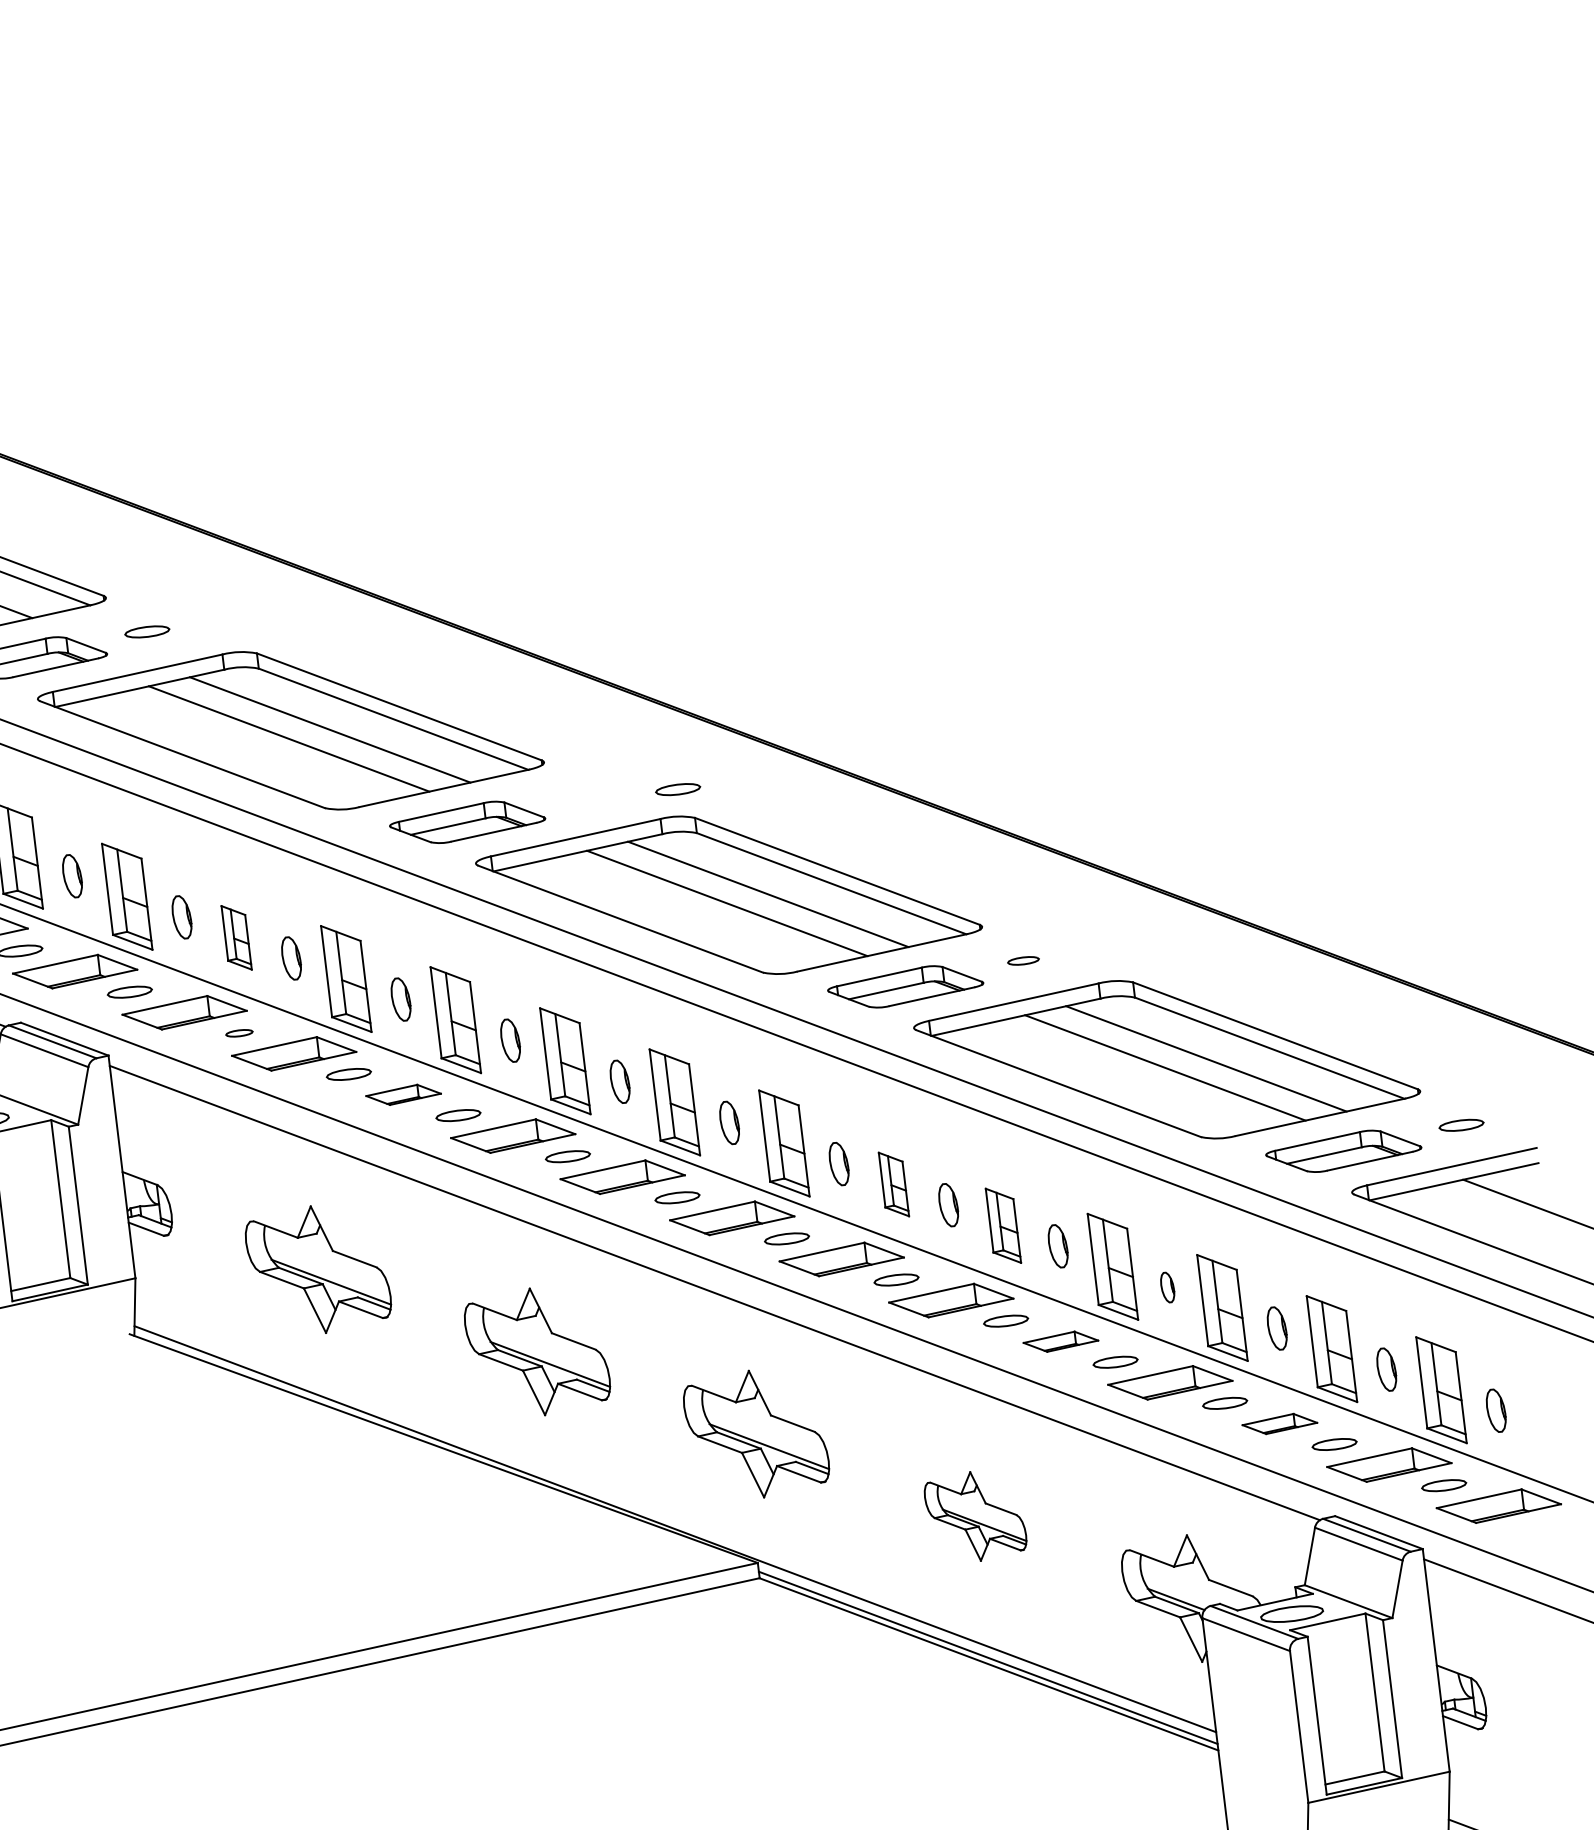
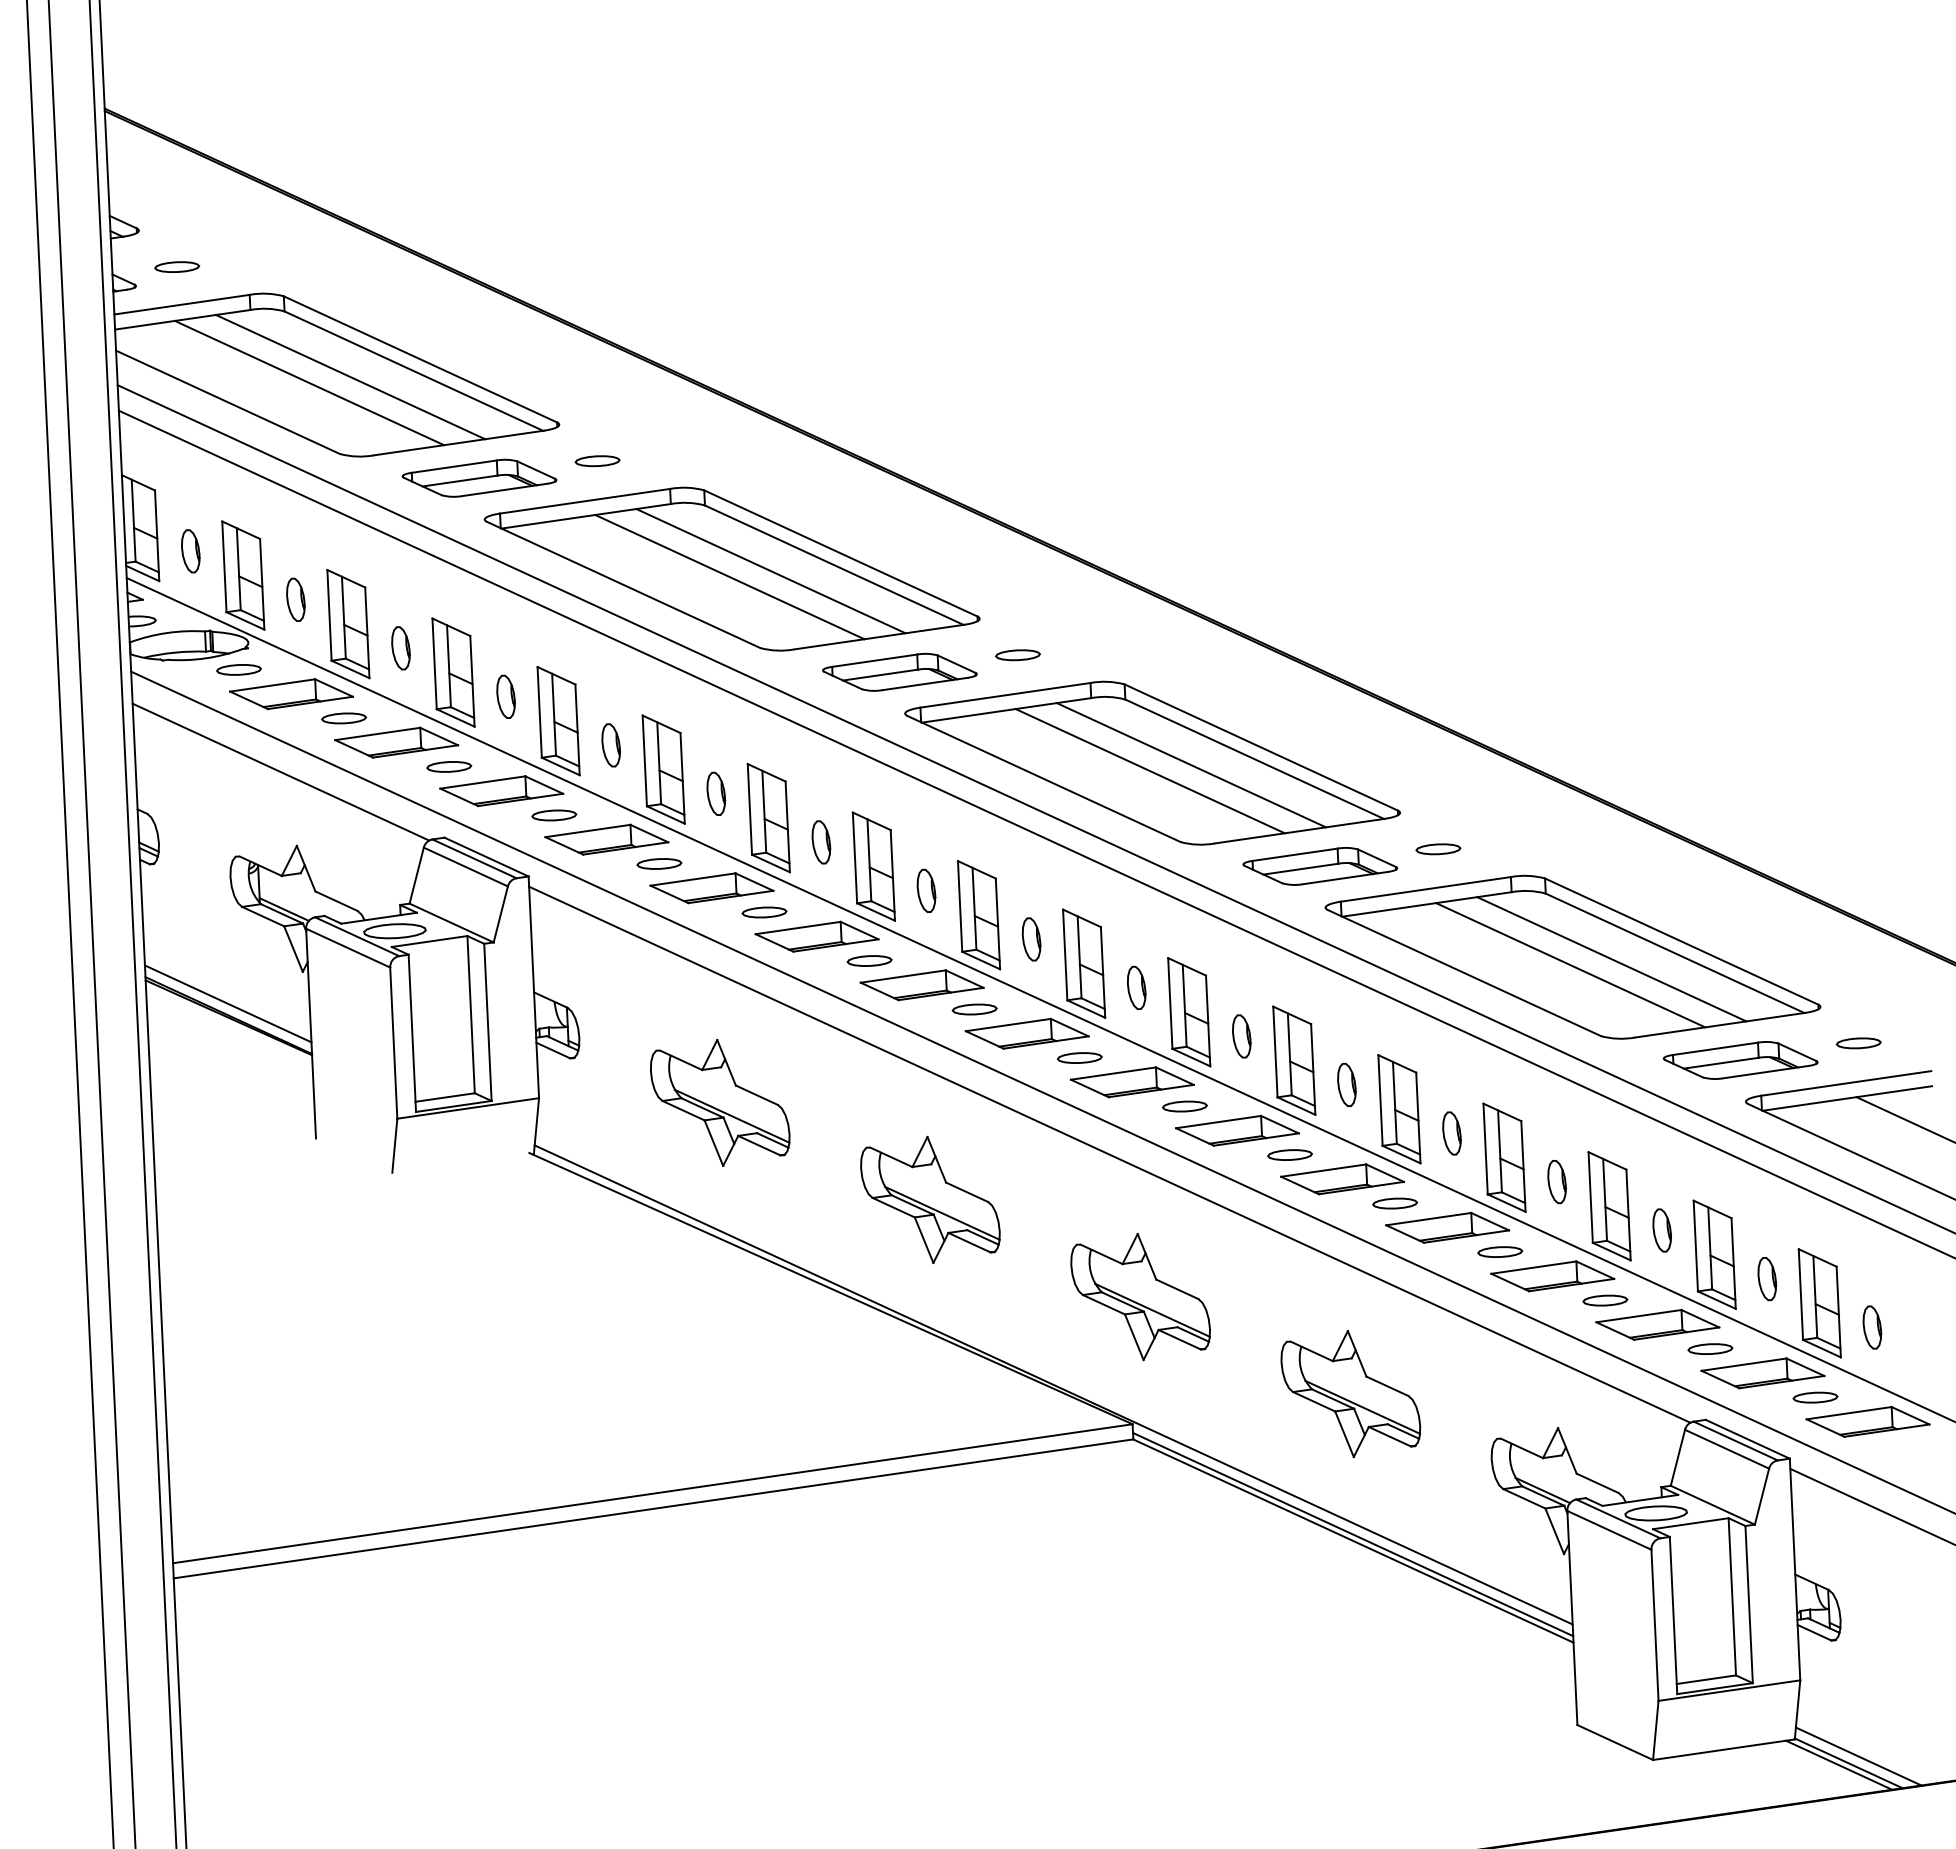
part: (677, 789) -> (1017, 655), moved
part: (236, 937) -> (663, 769), size x1.67
part: (1023, 961) -> (1438, 849), size x1.43
part: (239, 1032) -> (659, 863), size x1.67
part: (403, 1094) -> (816, 936), size x1.67
part: (894, 1184) -> (1294, 1060), size x1.67
part: (1003, 1226) -> (1399, 1109), size x1.43
part: (1167, 1287) -> (1556, 1182), size x1.43
part: (1060, 1341) -> (1447, 1227), size x1.67
part: (1279, 1423) -> (1657, 1324), size x1.67
part: (975, 1516) -> (1350, 1394), size x1.43

